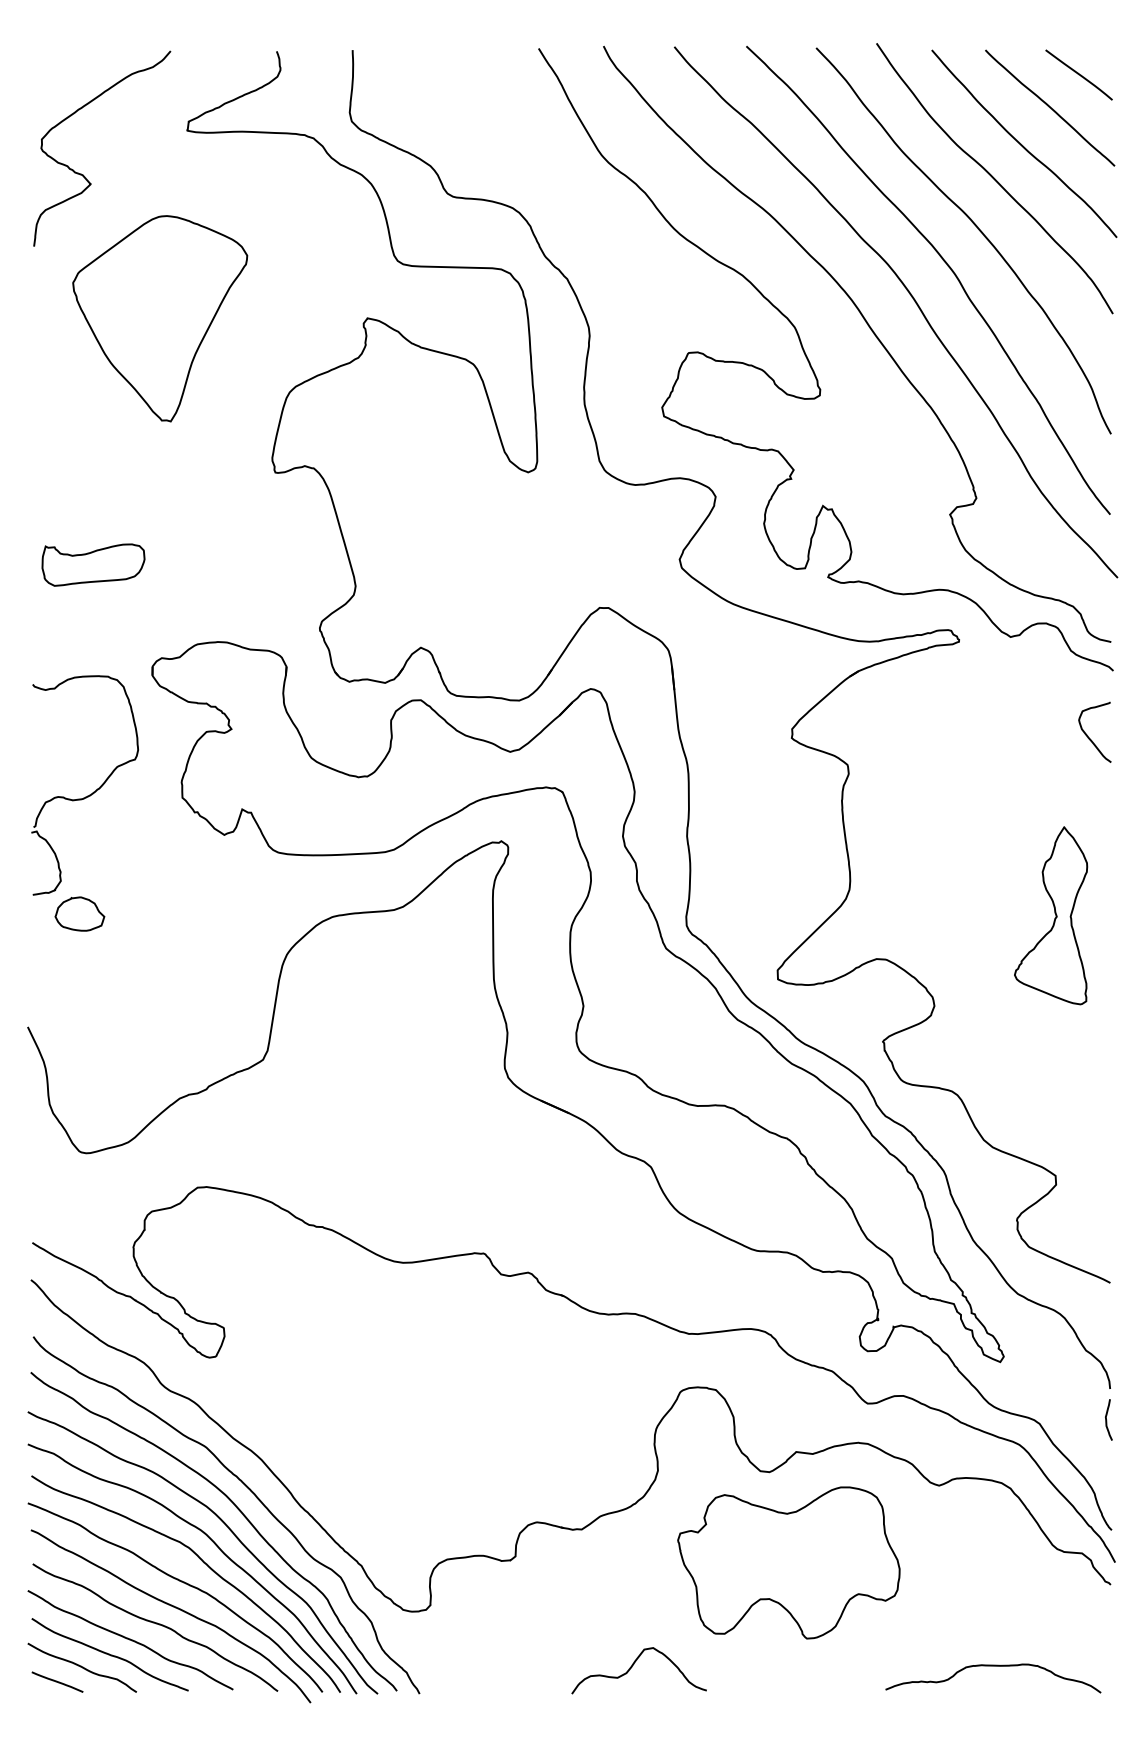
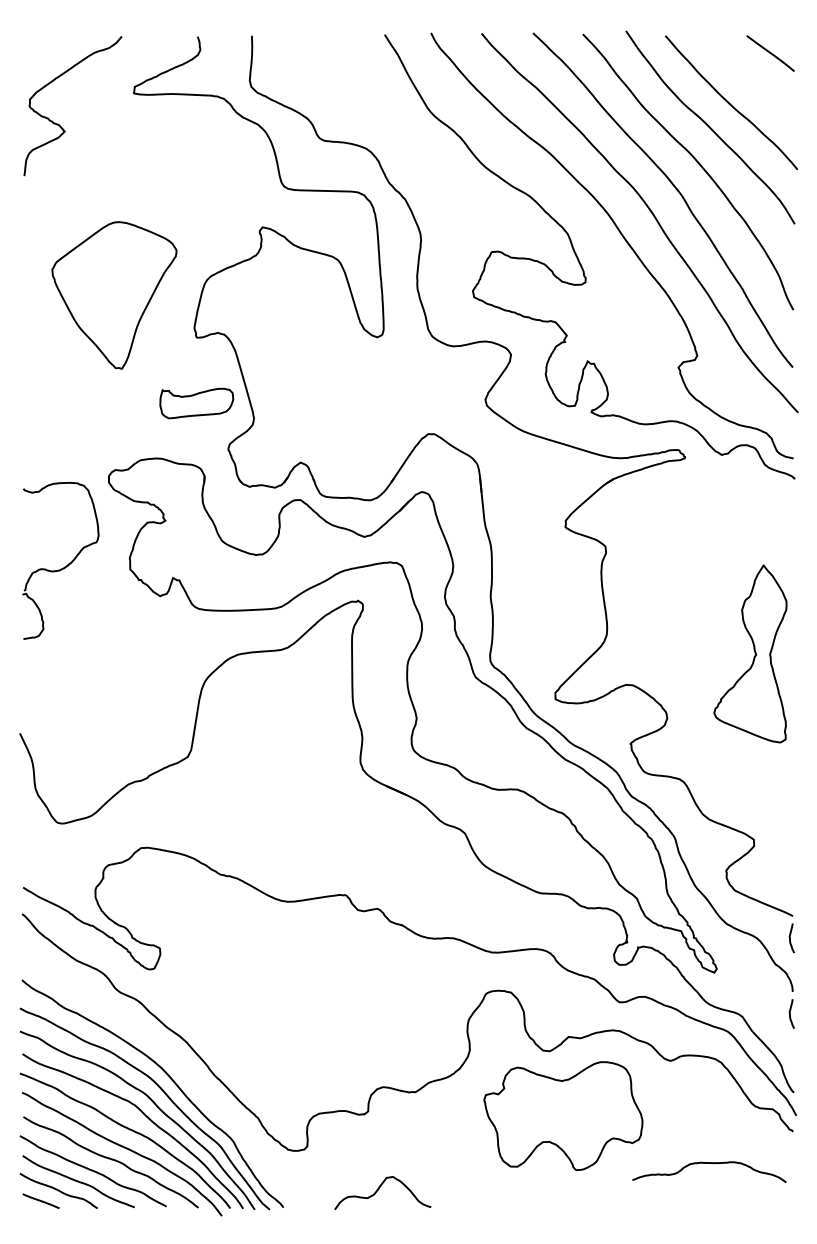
curve: (1050, 107) -> (750, 76), removed
part: (160, 318) -> (114, 295), moved
part: (93, 564) -> (196, 403), moved
curve: (1087, 734) -> (776, 524), removed
part: (79, 913) -> (56, 652), removed
part: (1051, 915) -> (750, 653), size x1.4
curve: (1107, 1314) -> (790, 938), added
curve: (250, 1491) -> (178, 1065), removed
curve: (993, 1666) -> (709, 1163), moved
curve: (632, 1667) -> (378, 1190), moved

